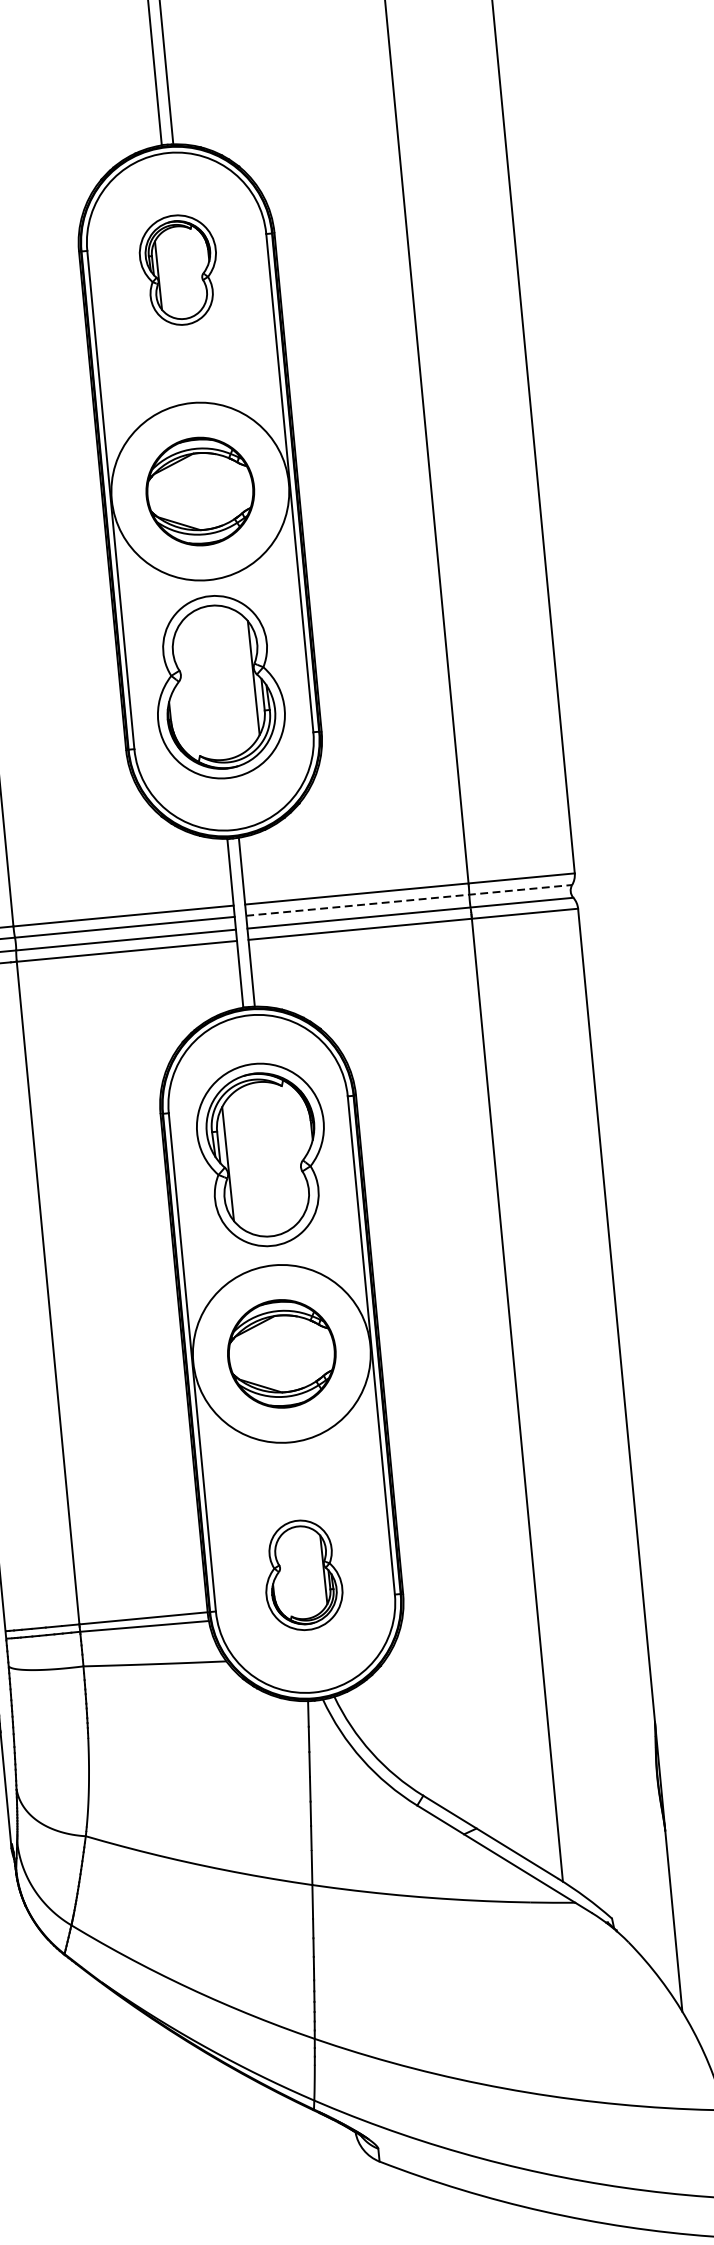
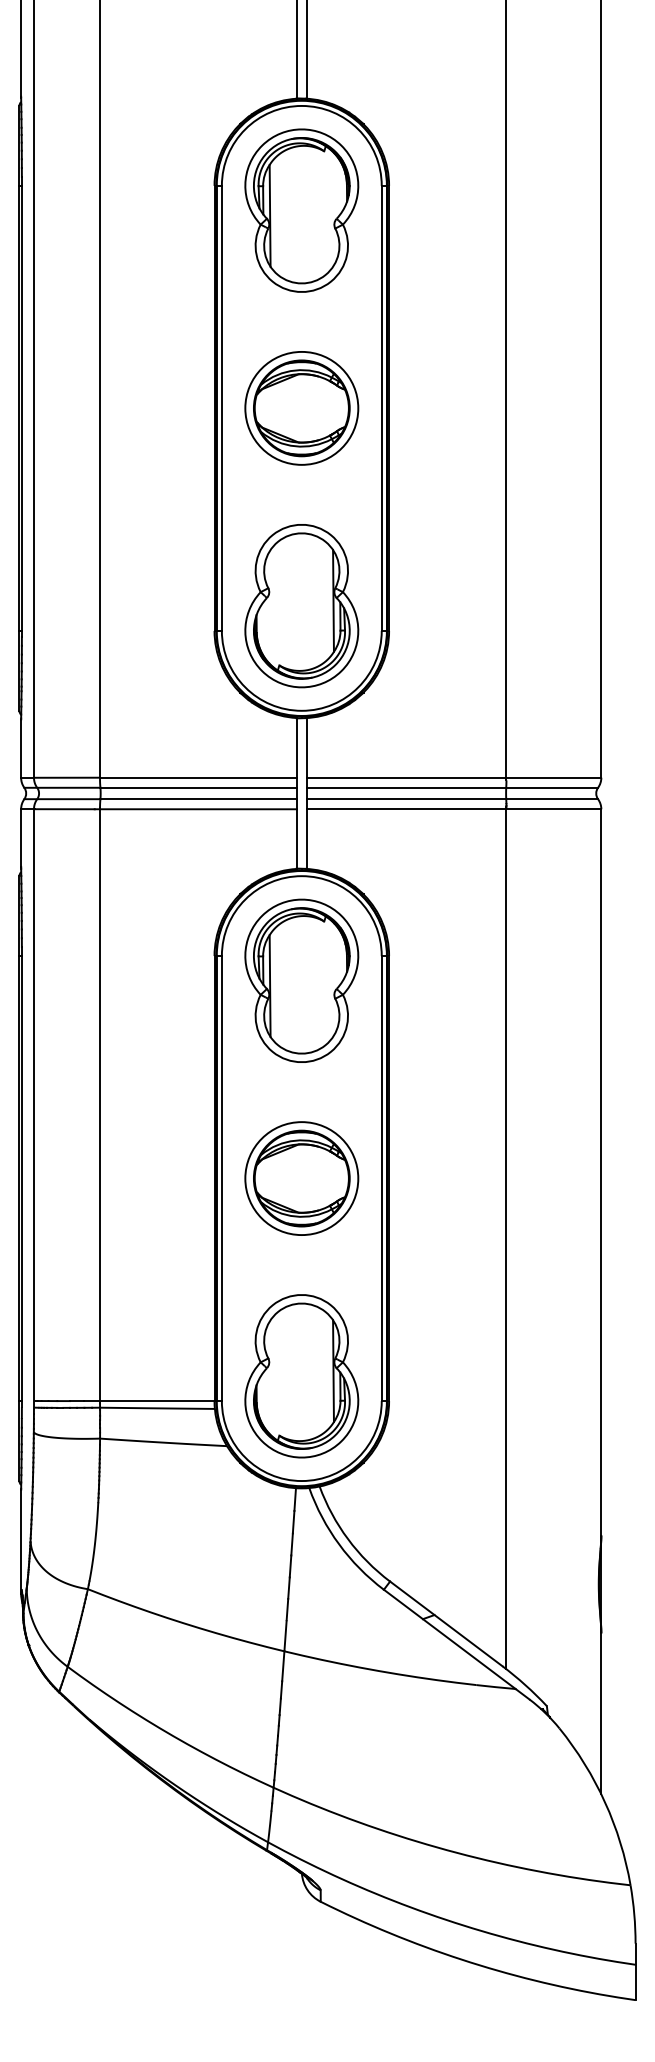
part: (179, 270) -> (301, 210), size x1.67
circle: (199, 490) -> (301, 407), size x0.71
part: (218, 687) -> (301, 606), moved
line: (409, 900) -> (452, 787), dashed -> solid
part: (262, 1154) -> (301, 980), moved
circle: (281, 1353) -> (301, 1178), size x0.71
part: (302, 1575) -> (301, 1376), size x1.67

